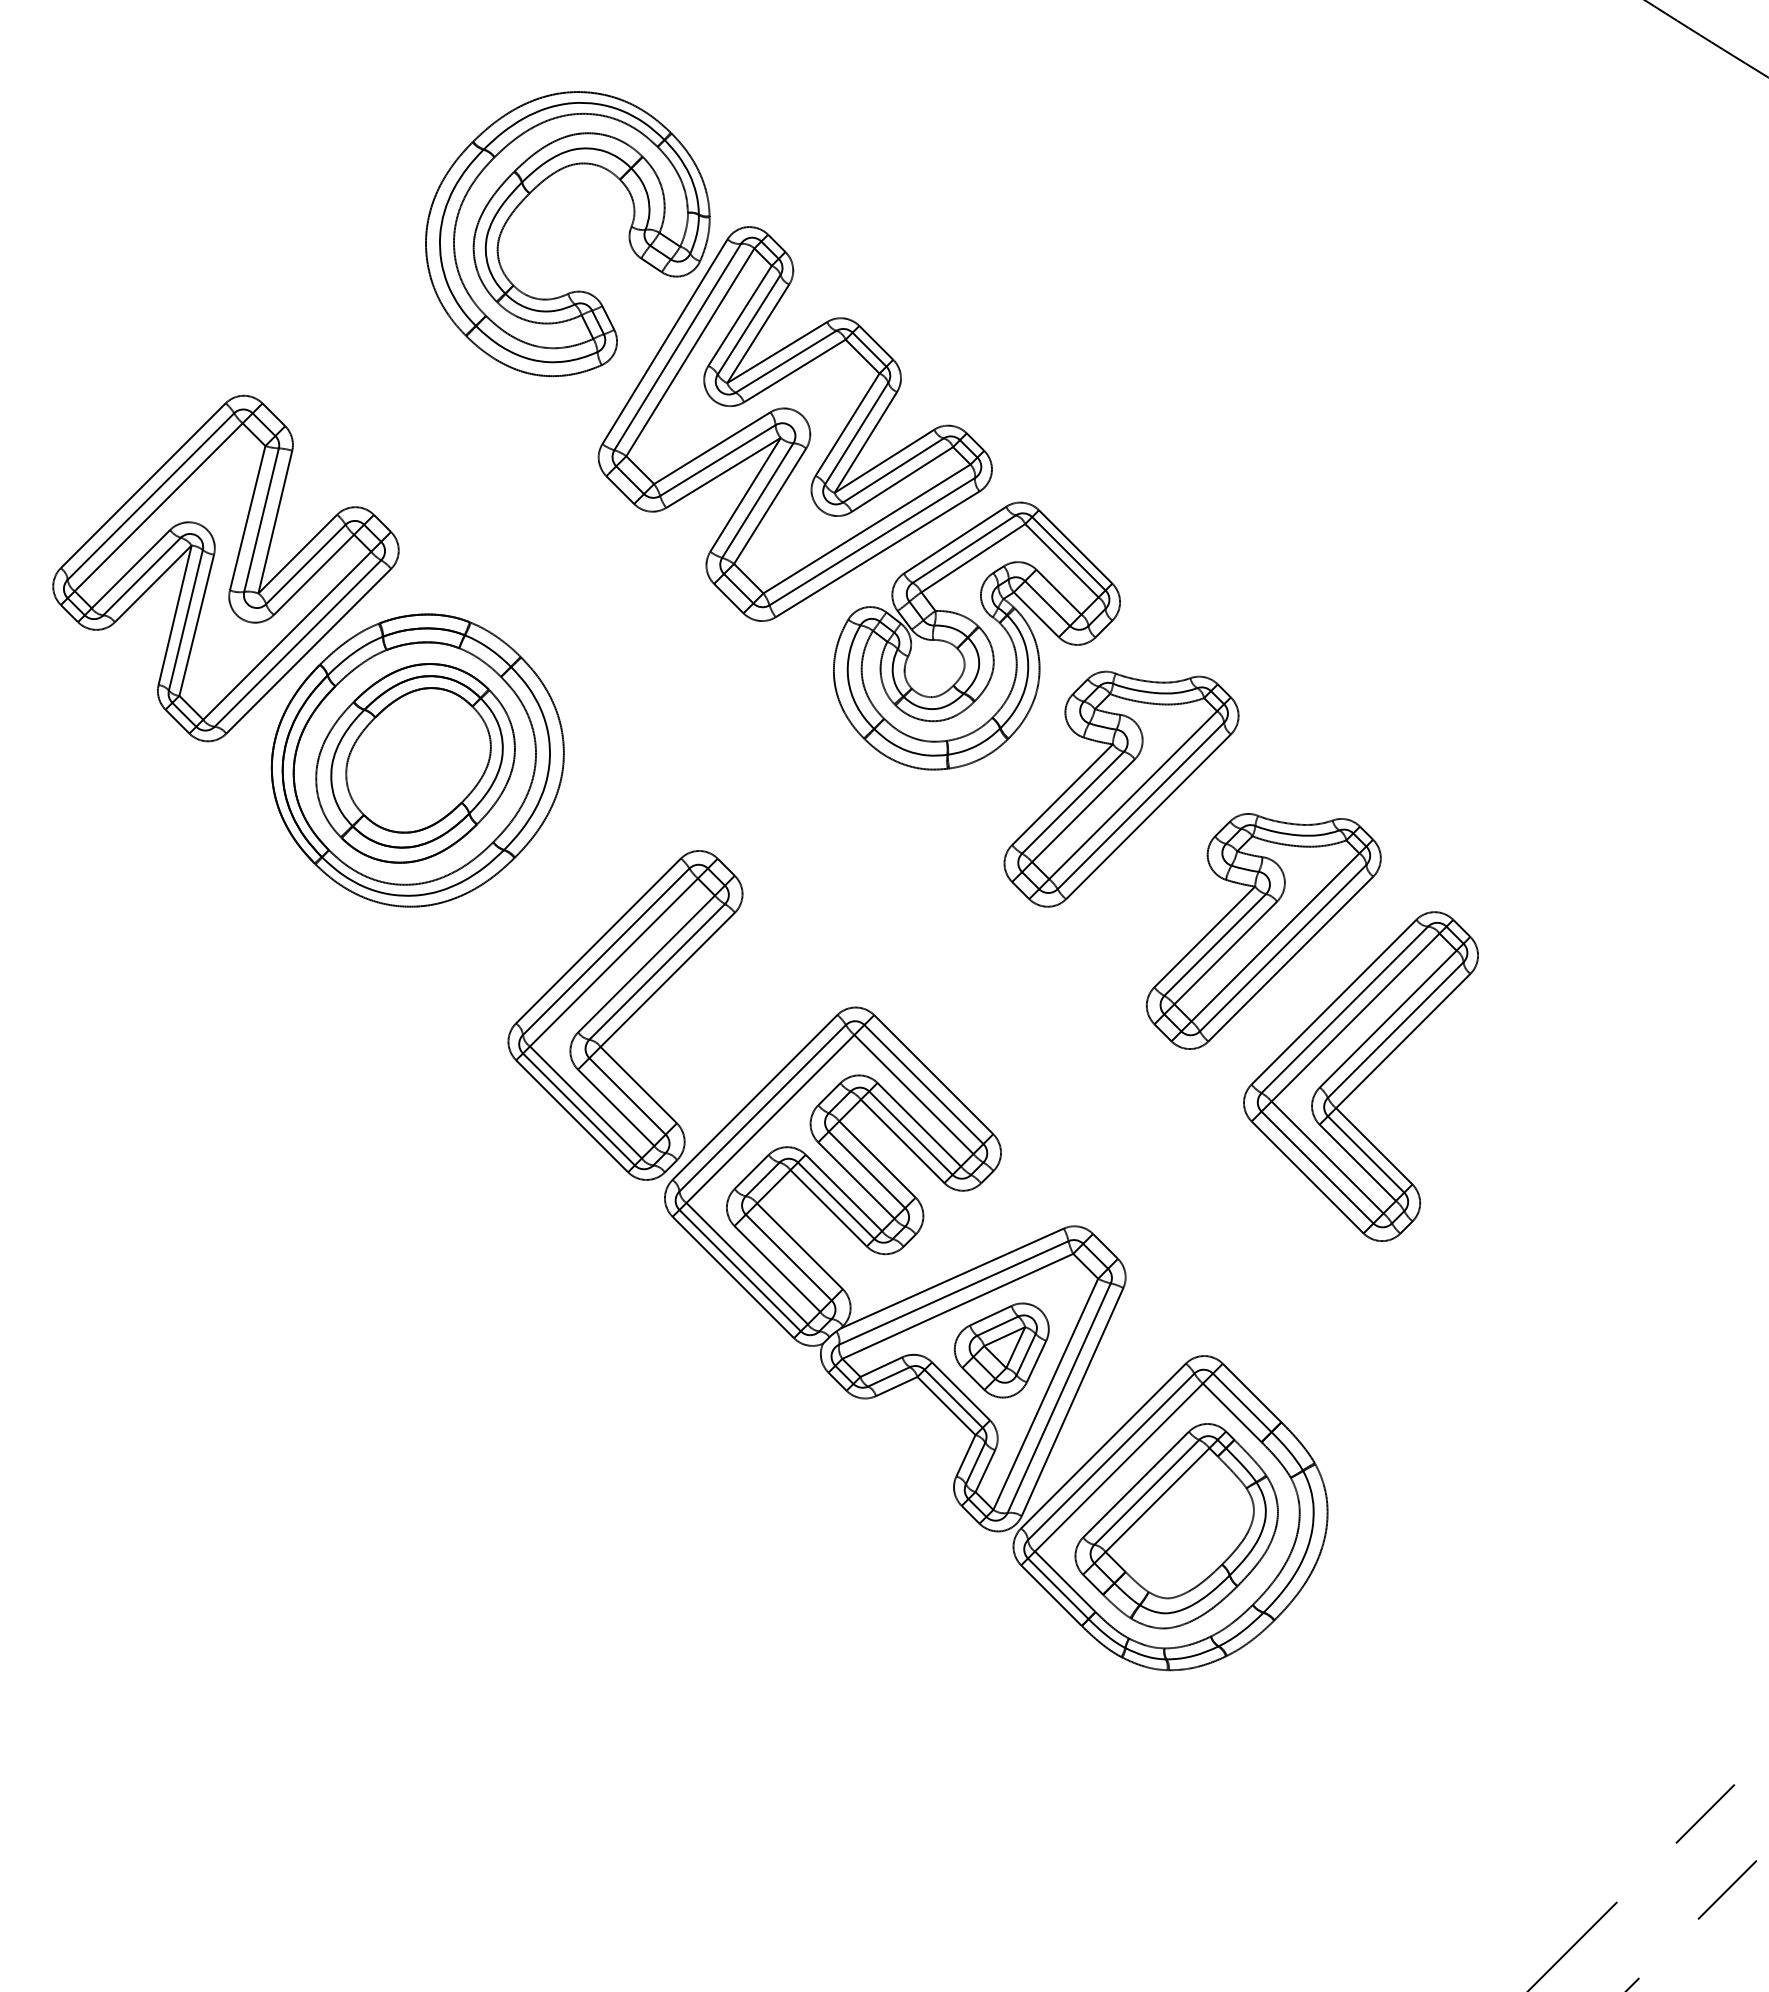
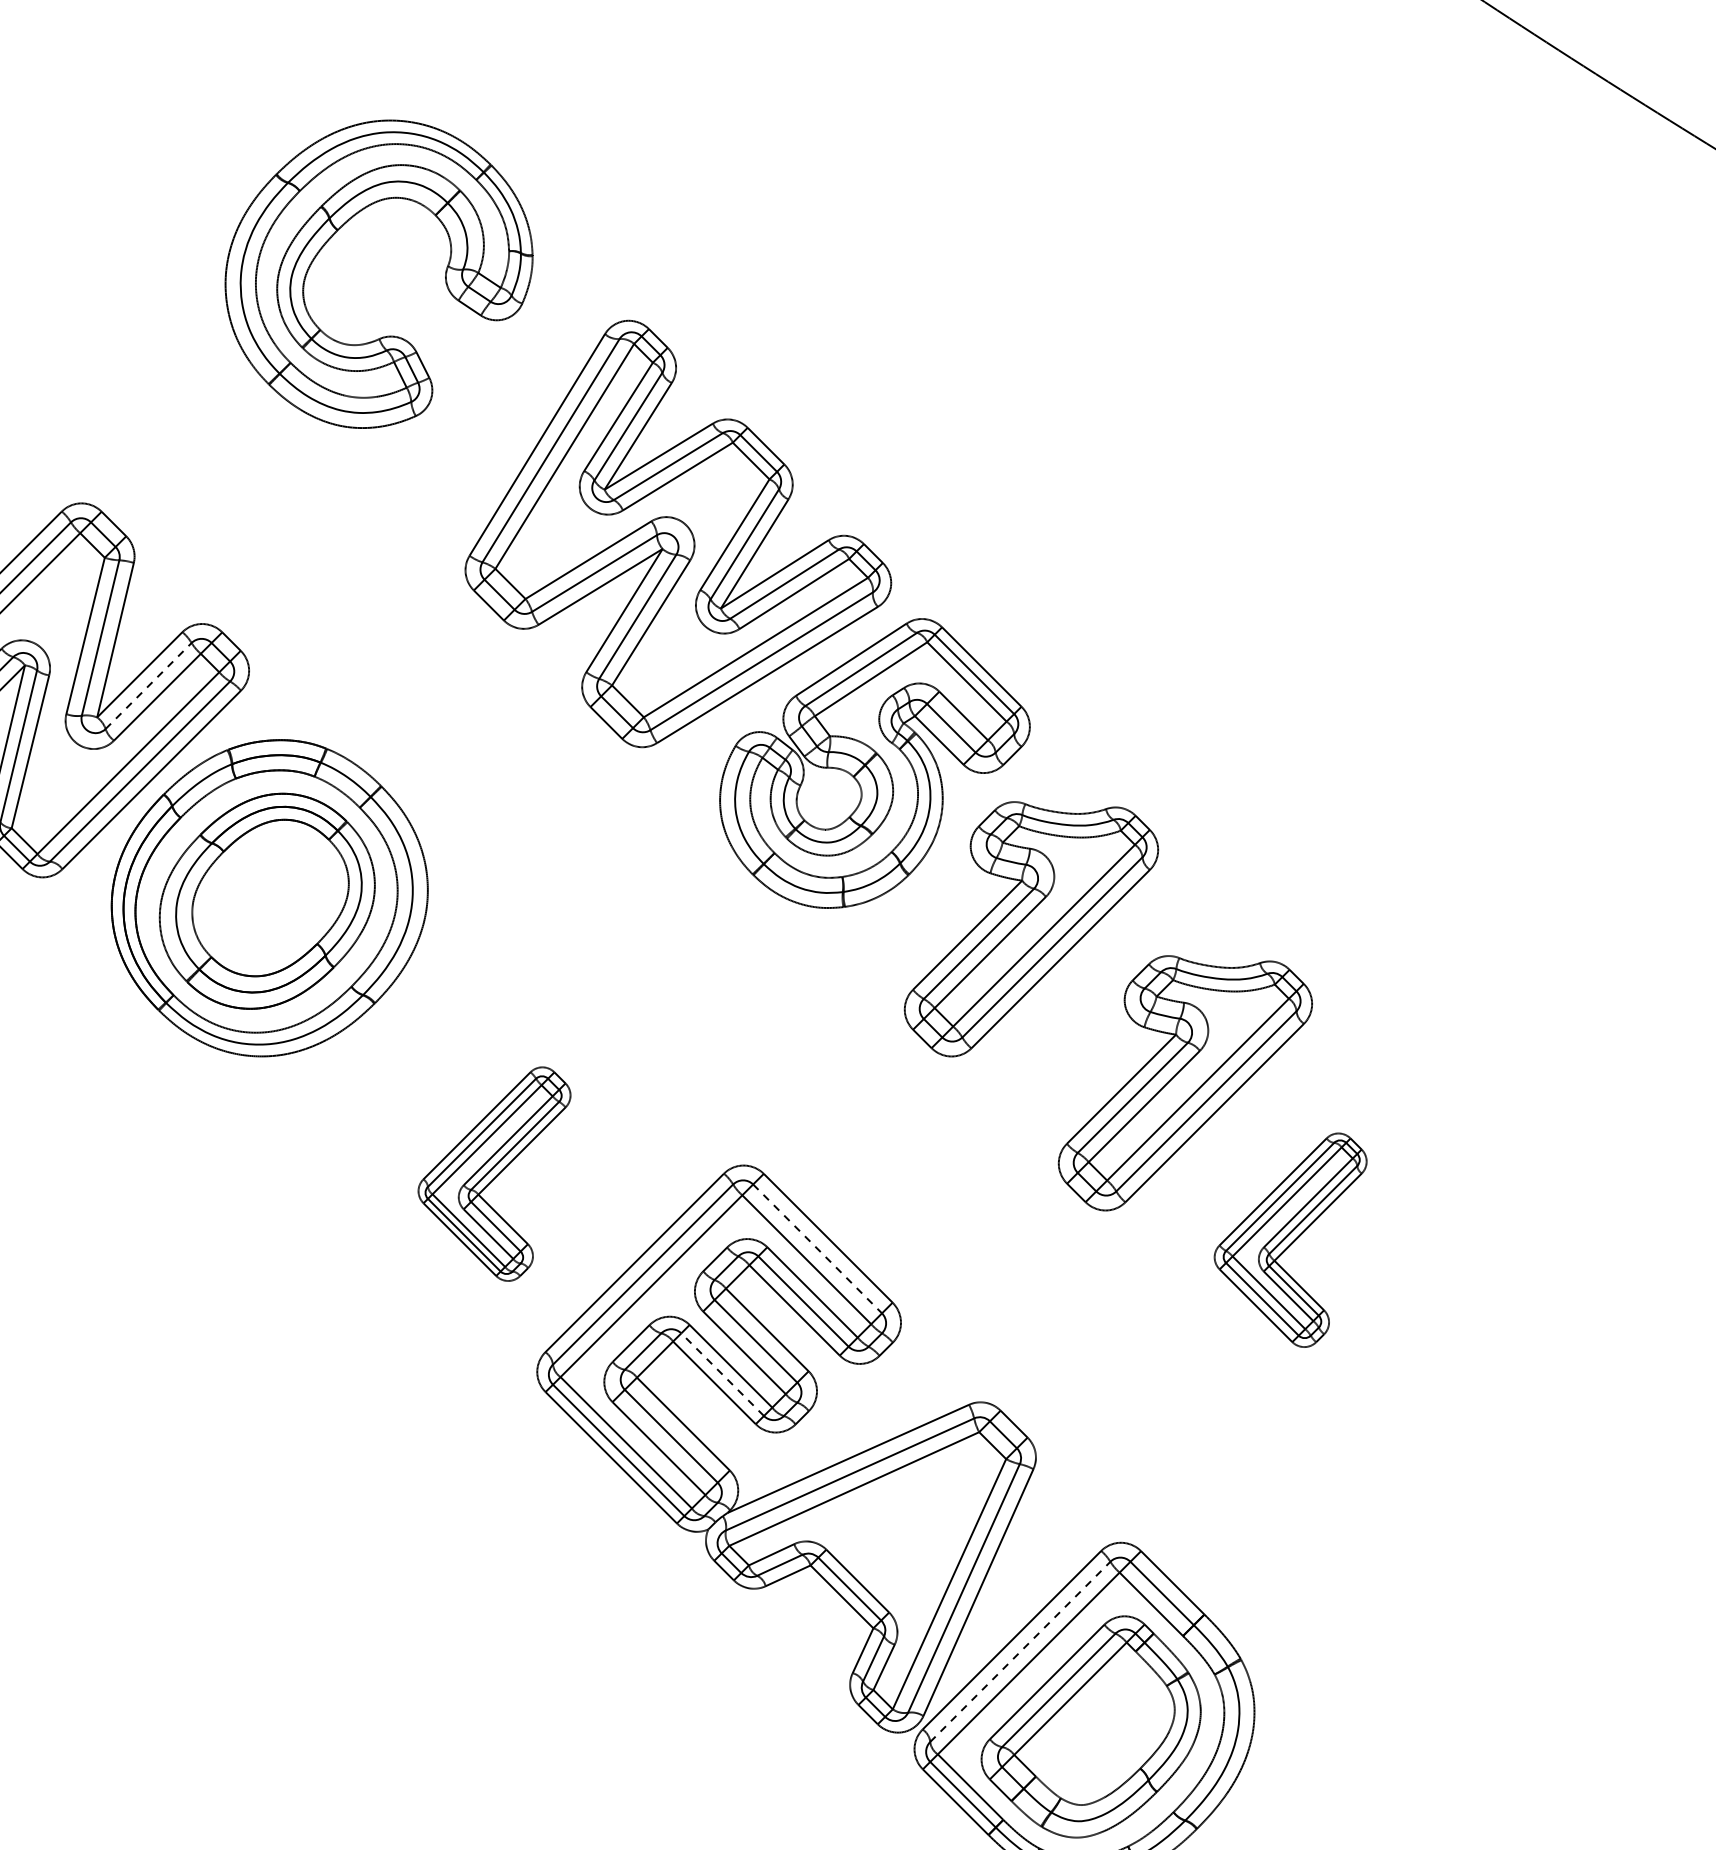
part: (526, 198) -> (334, 235), moved
line: (306, 564) -> (149, 686), solid -> dashed
part: (625, 1015) -> (494, 1174), size x0.6
part: (1360, 1076) -> (1290, 1240), size x0.6
line: (924, 1084) -> (818, 1248), solid -> dashed
line: (836, 1200) -> (722, 1374), solid -> dashed
part: (1001, 1350) -> (901, 1536), removed
line: (1111, 1456) -> (1020, 1651), solid -> dashed

